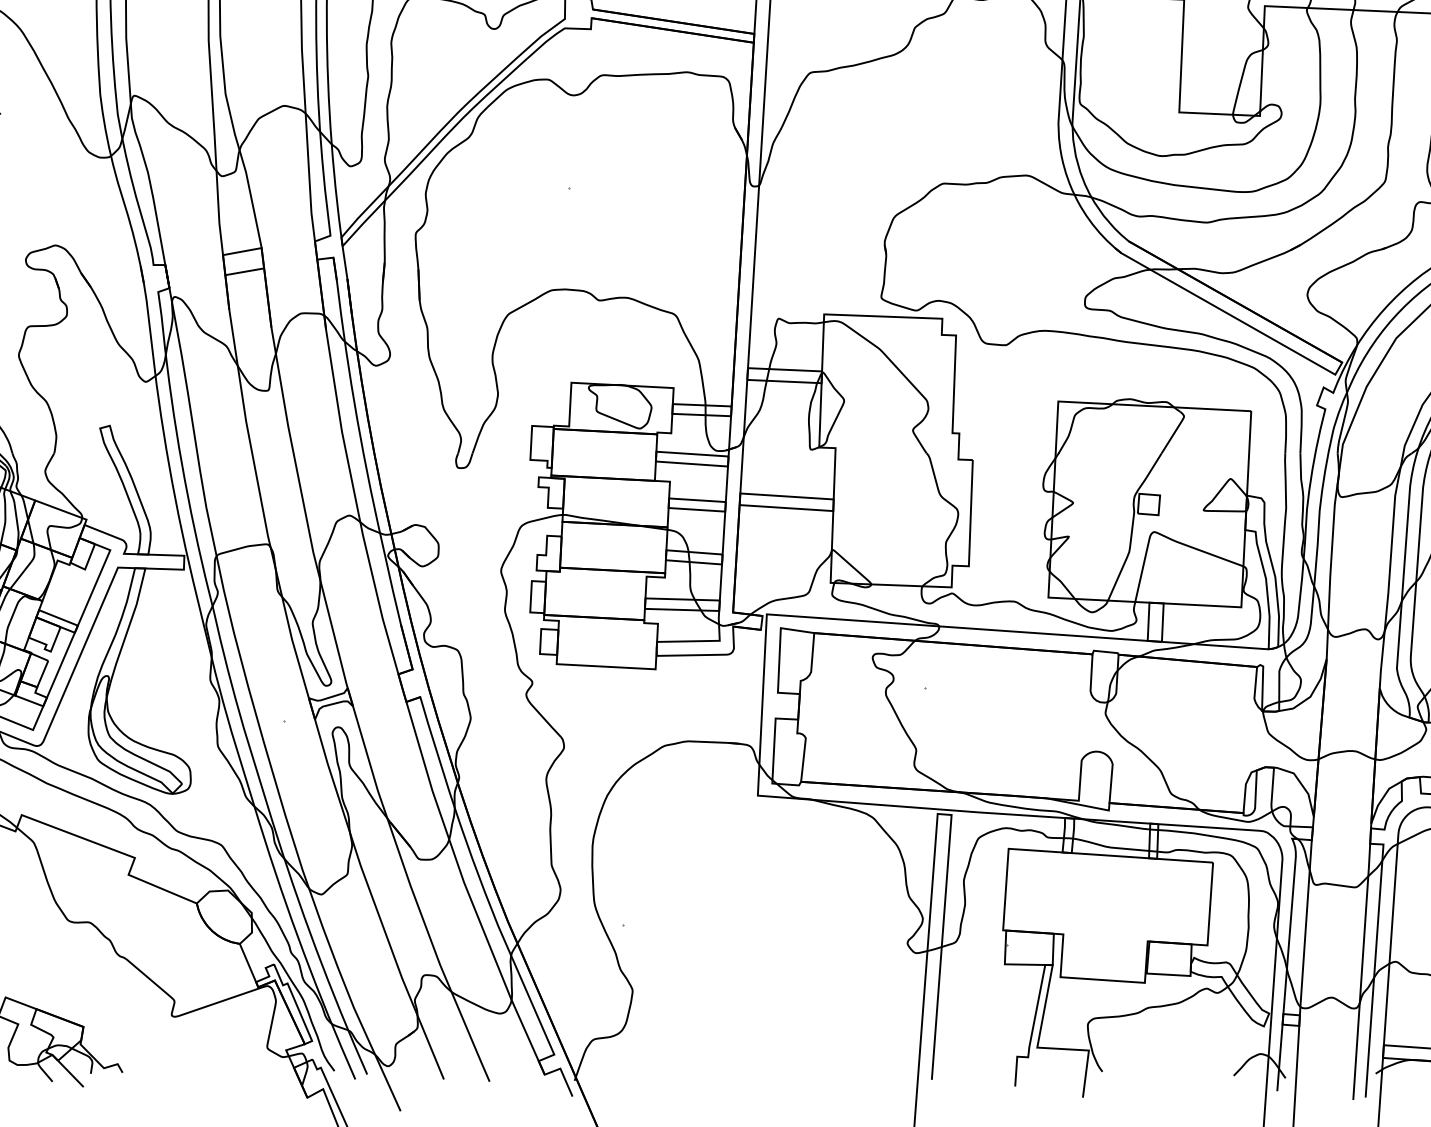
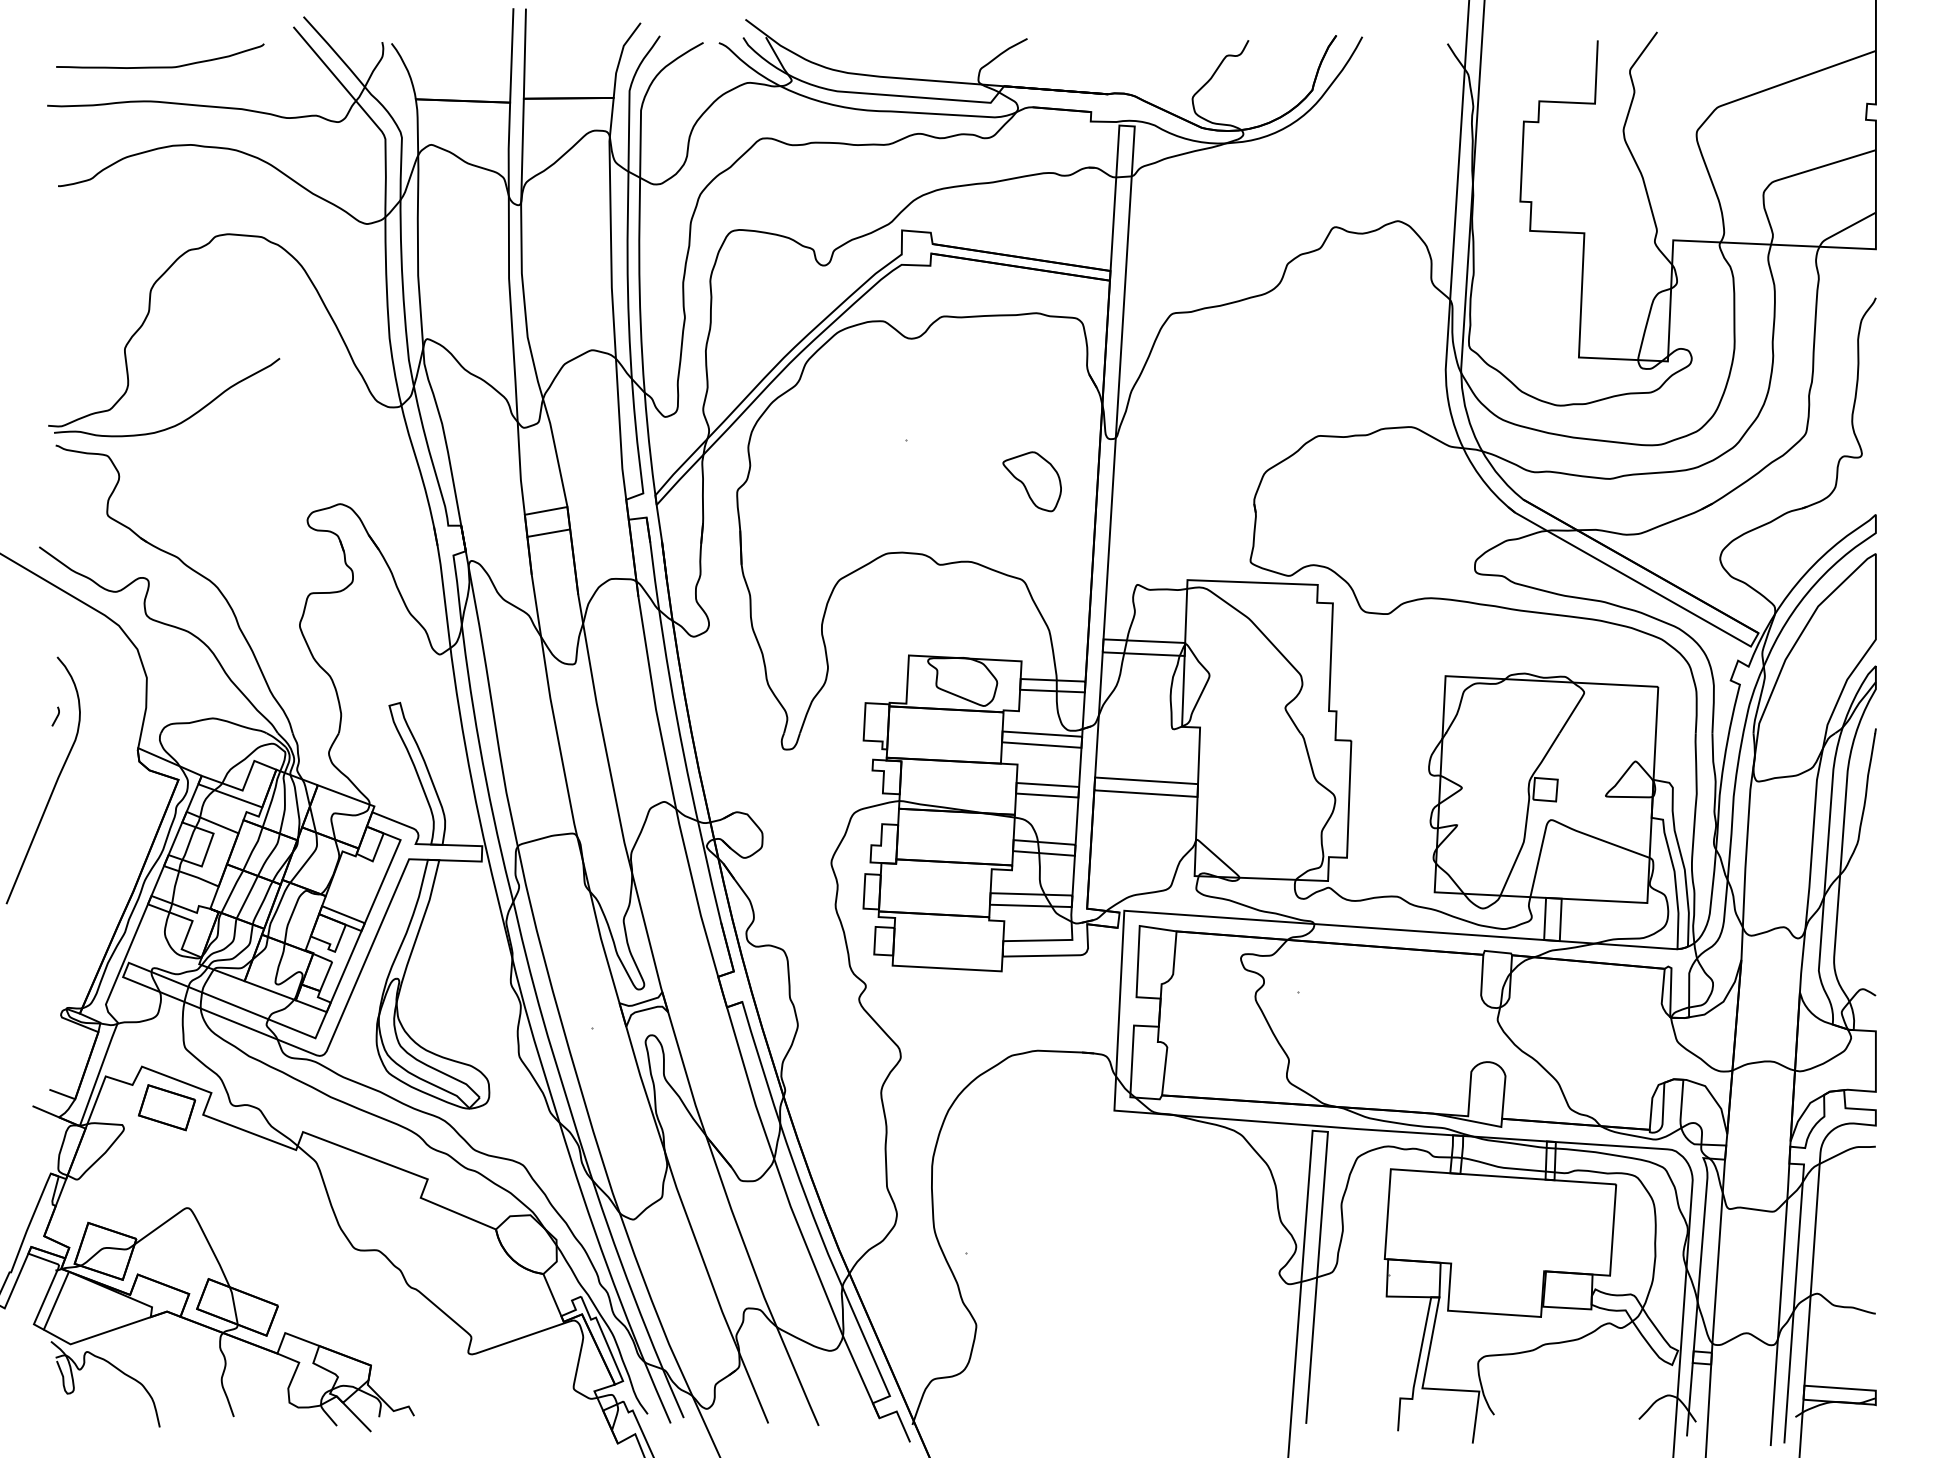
part: (682, 224) -> (1031, 481), added

